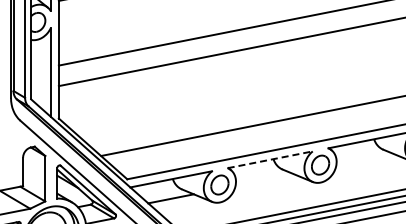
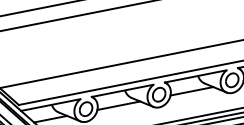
line: (270, 159) -> (122, 90), dashed -> solid
line: (365, 160) -> (191, 91), added
line: (264, 180) -> (118, 105), added

